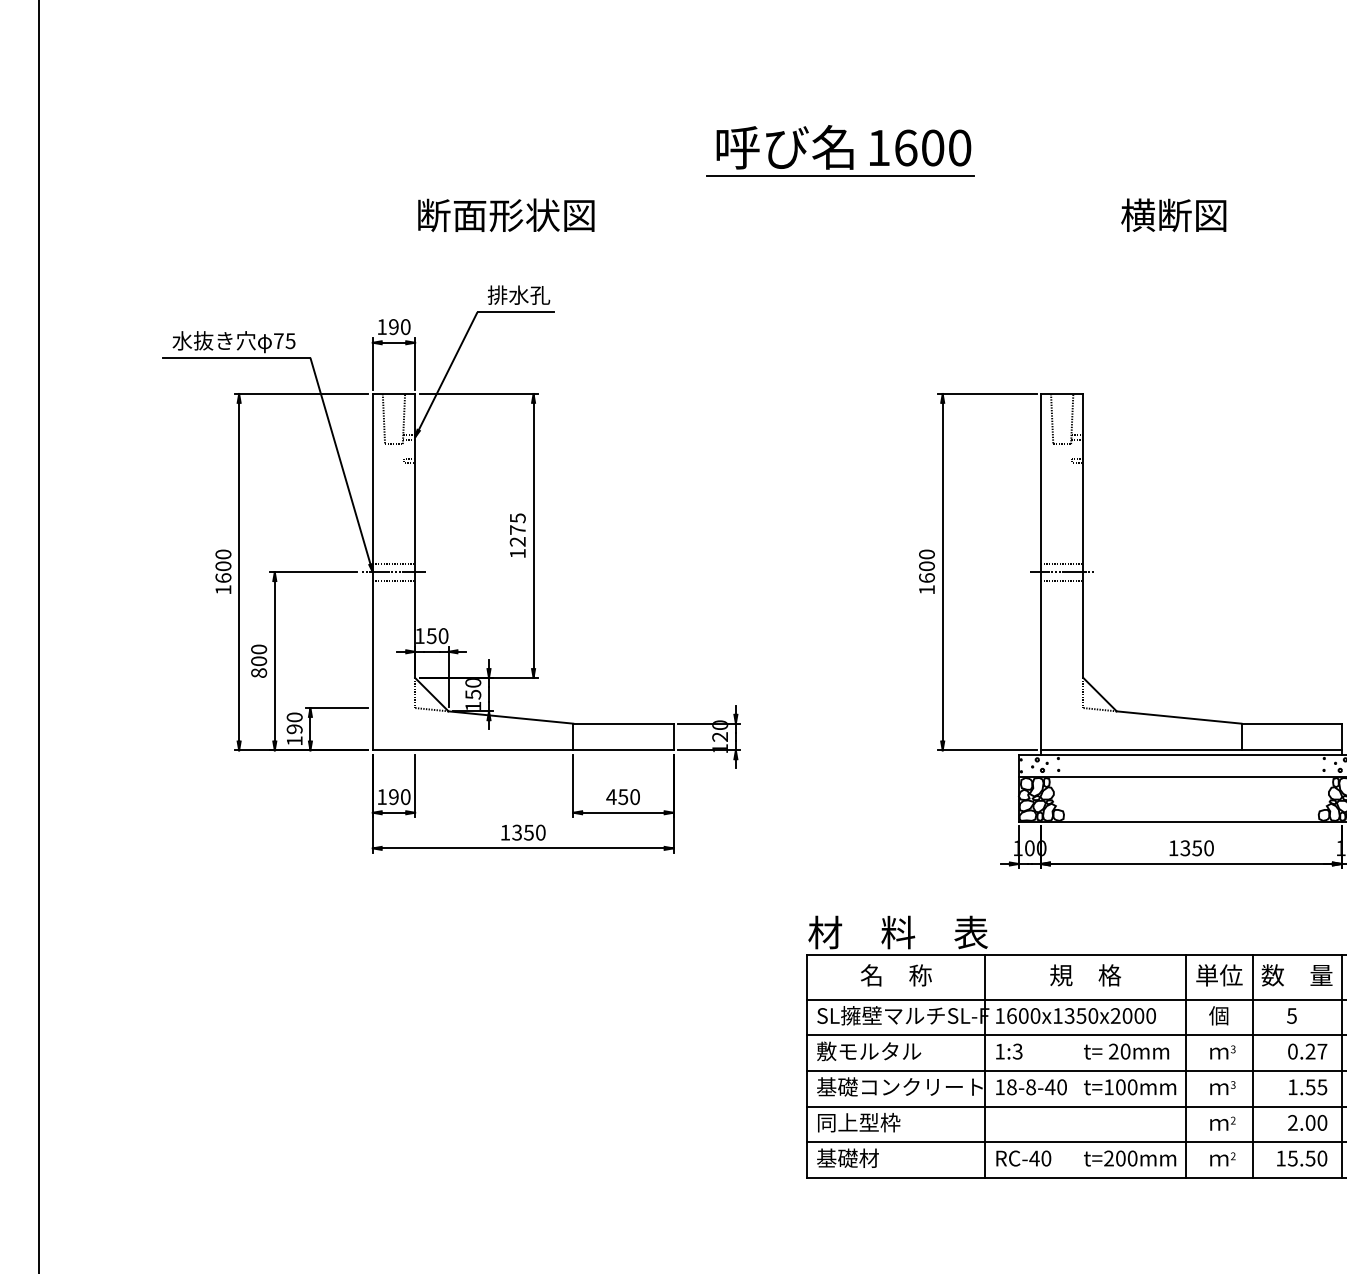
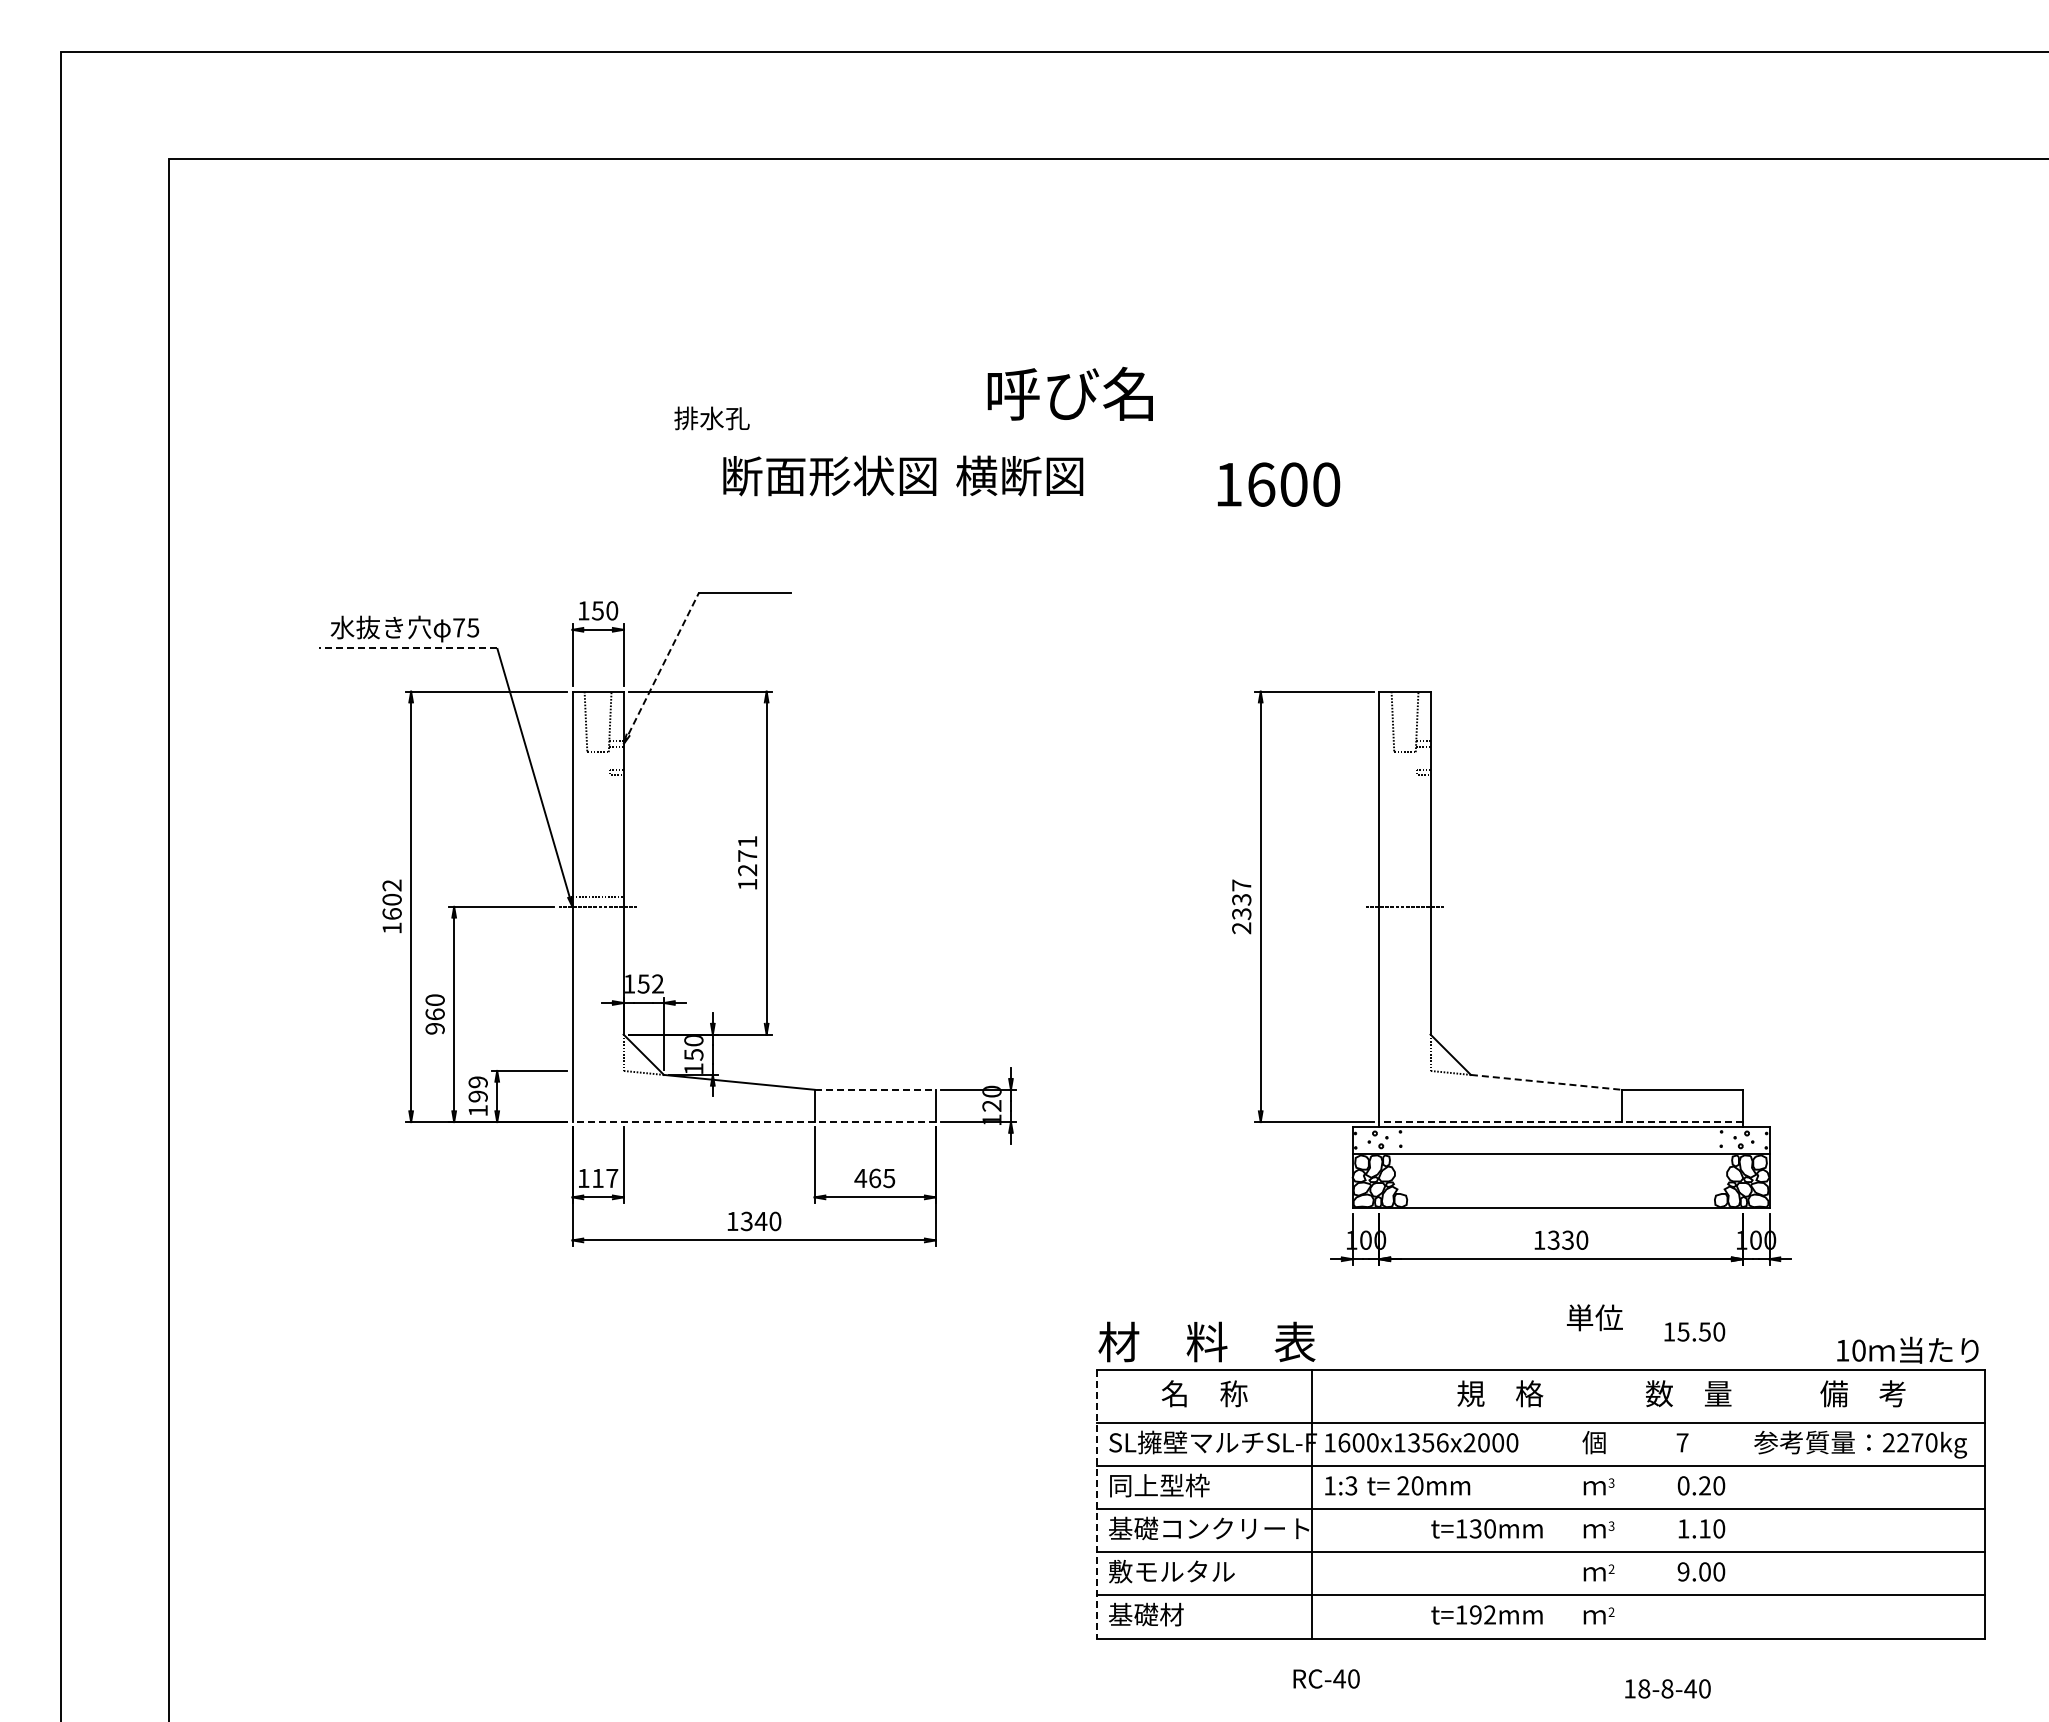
text: (920, 147) -> (1279, 484), moved
line: (840, 176) -> (1137, 428), removed
text: (506, 214) -> (829, 475), moved
text: (1173, 214) -> (1019, 475), moved
text: (518, 295) -> (711, 418), moved
text: (393, 326) -> (597, 610), 190 -> 150
line: (236, 358) -> (407, 648), solid -> dashed
line: (446, 374) -> (661, 668), solid -> dashed
text: (517, 518) -> (747, 841), 1275 -> 1271
text: (222, 554) -> (391, 885), 1600 -> 1602
line: (1061, 563) -> (1404, 896), removed
text: (926, 571) -> (1241, 906), 1600 -> 2337
line: (393, 580) -> (597, 916), removed
line: (1061, 580) -> (1404, 916), removed
text: (443, 635) -> (657, 983), 150 -> 152
text: (258, 667) -> (434, 1021), 800 -> 960
text: (294, 717) -> (477, 1082), 190 -> 199
line: (1179, 717) -> (1546, 1082), solid -> dashed
line: (623, 723) -> (875, 1089), solid -> dashed
line: (523, 750) -> (754, 1122), solid -> dashed
line: (1191, 750) -> (1561, 1122), solid -> dashed
text: (400, 797) -> (605, 1178), 190 -> 117
text: (629, 797) -> (882, 1178), 450 -> 465
text: (528, 832) -> (760, 1221), 1350 -> 1340
text: (1196, 847) -> (1567, 1239), 1350 -> 1330
text: (1085, 975) -> (1500, 1393), moved
text: (1219, 975) -> (1594, 1317), moved
text: (1093, 1015) -> (1442, 1442), 1600x1350x2000 -> 1600x1356x2000
text: (1291, 1015) -> (1682, 1442), 5 -> 7
text: (868, 1051) -> (1171, 1485), 敷モルタル -> 同上型枠
text: (1126, 1051) -> (1418, 1485), moved
text: (1322, 1051) -> (1719, 1485), 0.27 -> 0.20
line: (1185, 1066) -> (1554, 1503), removed
line: (1253, 1066) -> (1635, 1503), removed
line: (1341, 1066) -> (1742, 1503), removed
line: (807, 1067) -> (1097, 1504), solid -> dashed
text: (1031, 1086) -> (1667, 1688), moved
text: (1120, 1086) -> (1475, 1528), t=100mm -> t=130mm
text: (1315, 1086) -> (1711, 1528), 1.55 -> 1.10
text: (868, 1122) -> (1171, 1571), 同上型枠 -> 敷モルタル
text: (1292, 1122) -> (1683, 1571), 2.00 -> 9.00
text: (1023, 1158) -> (1326, 1678), moved
text: (1120, 1158) -> (1475, 1614), t=200mm -> t=192mm
text: (1301, 1158) -> (1694, 1331), moved

